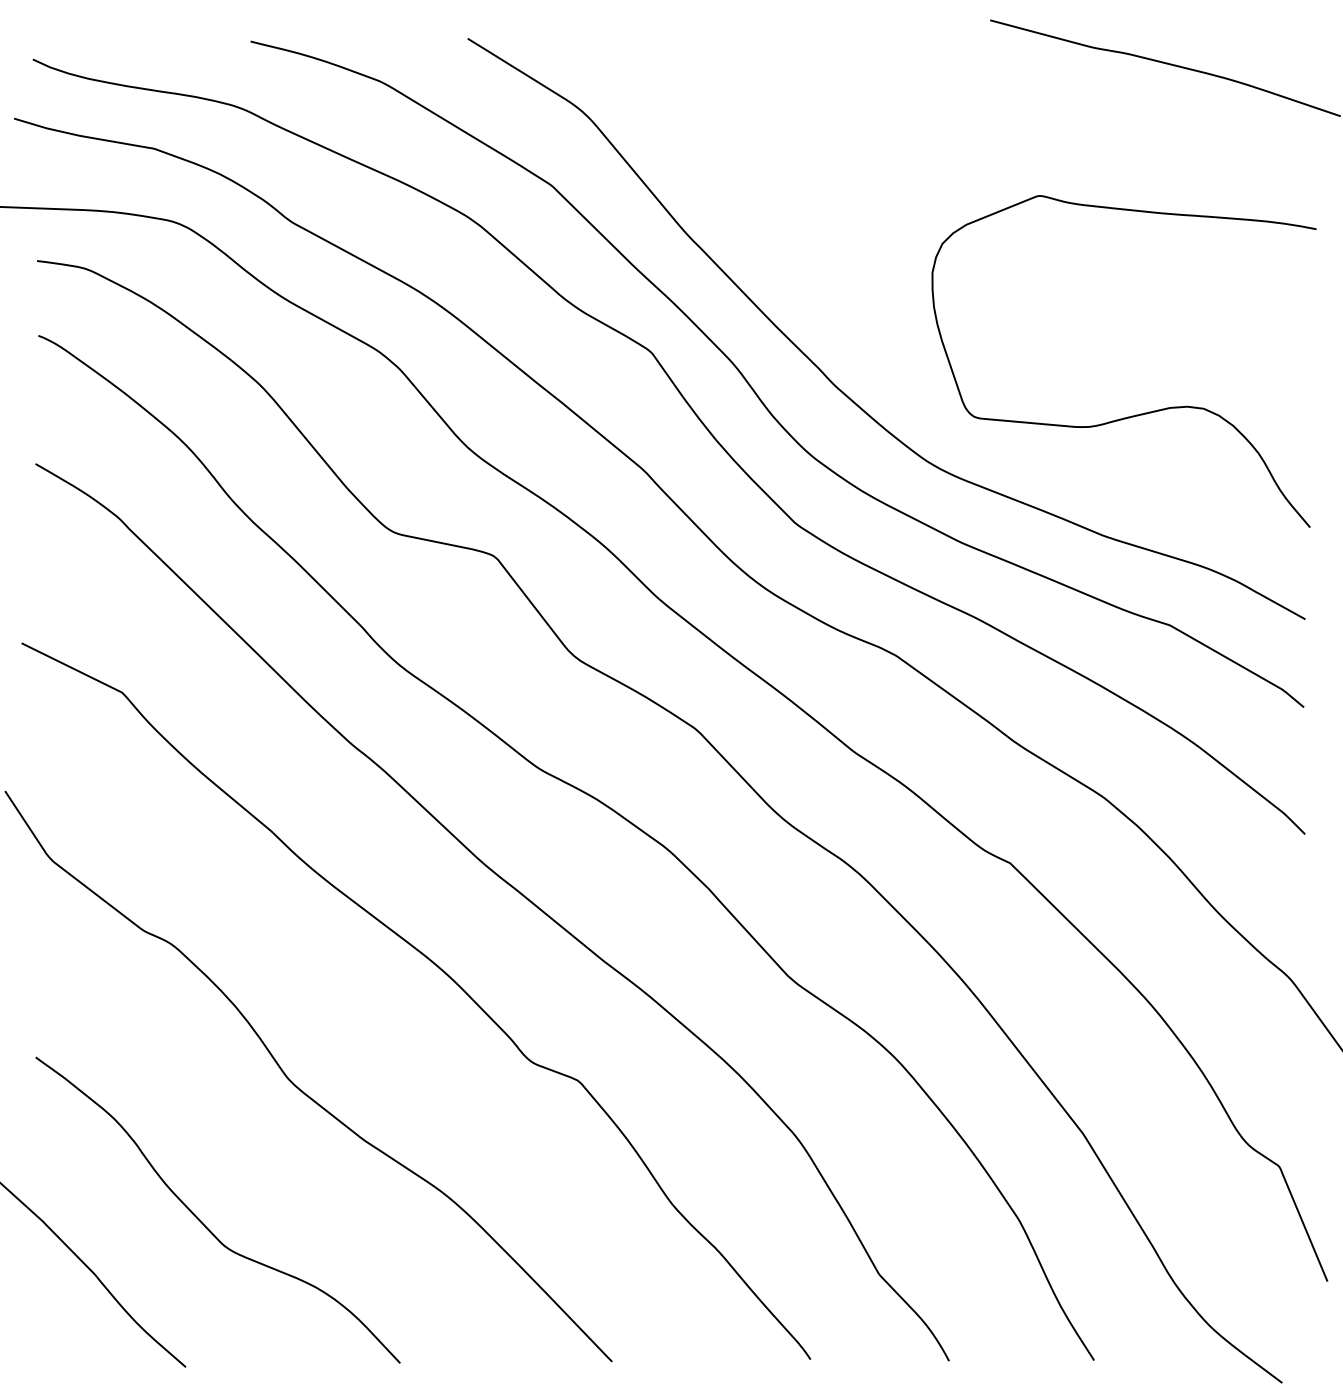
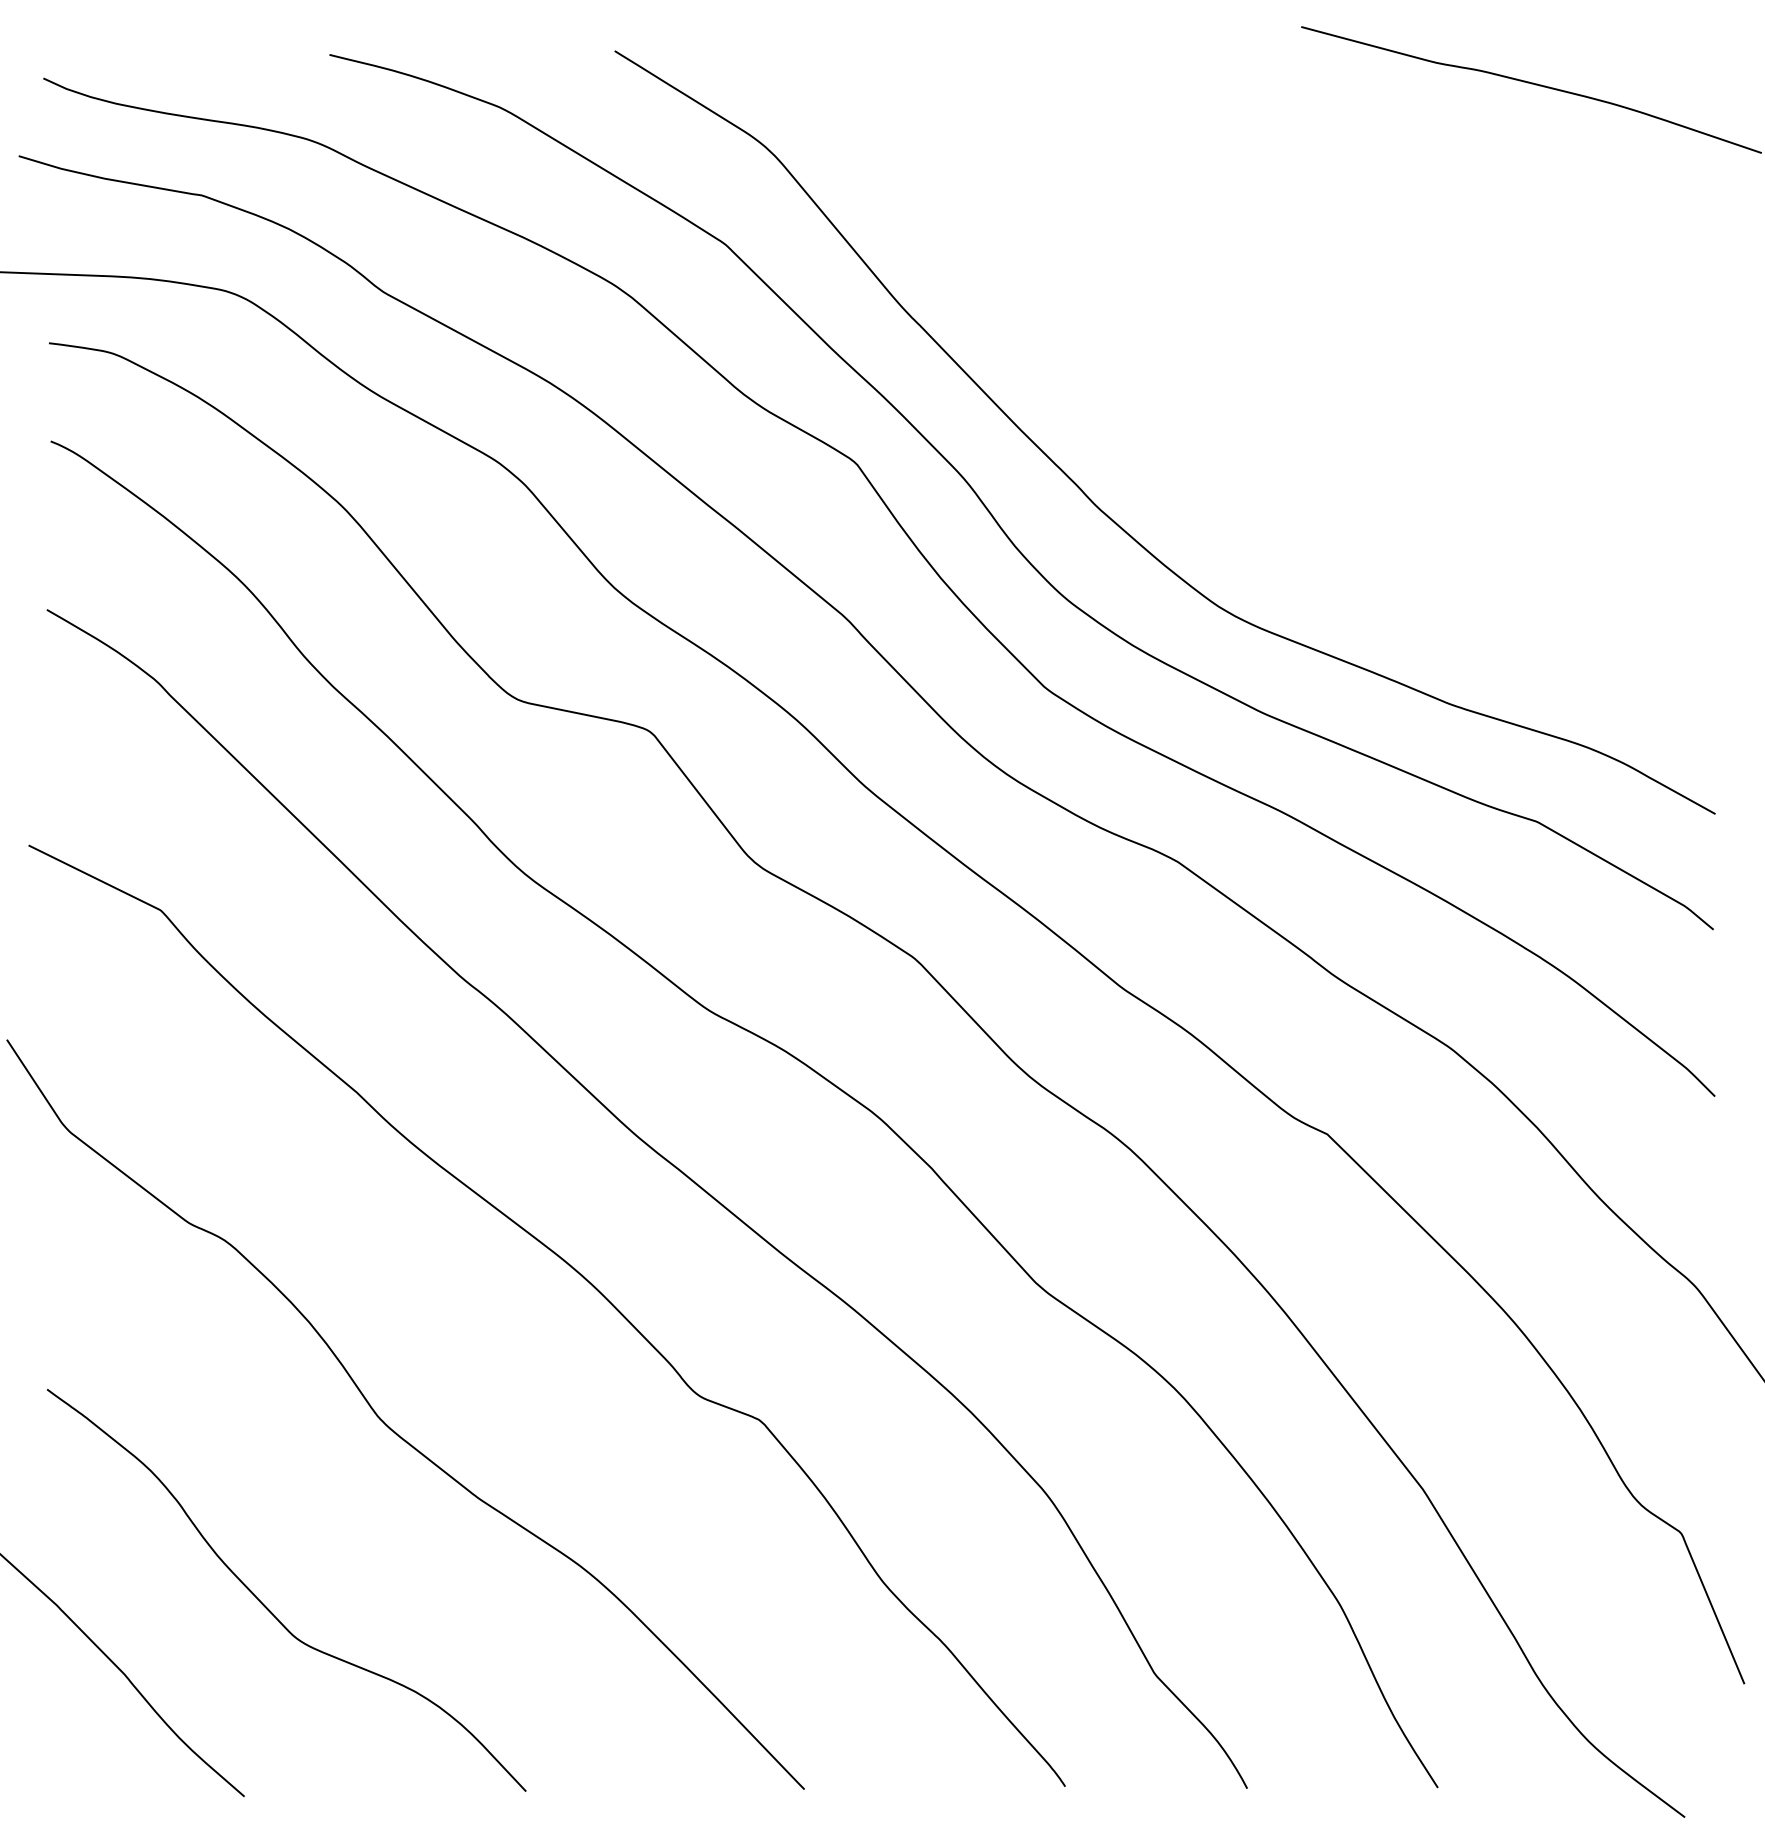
curve: (1135, 414) -> (1492, 545), removed

